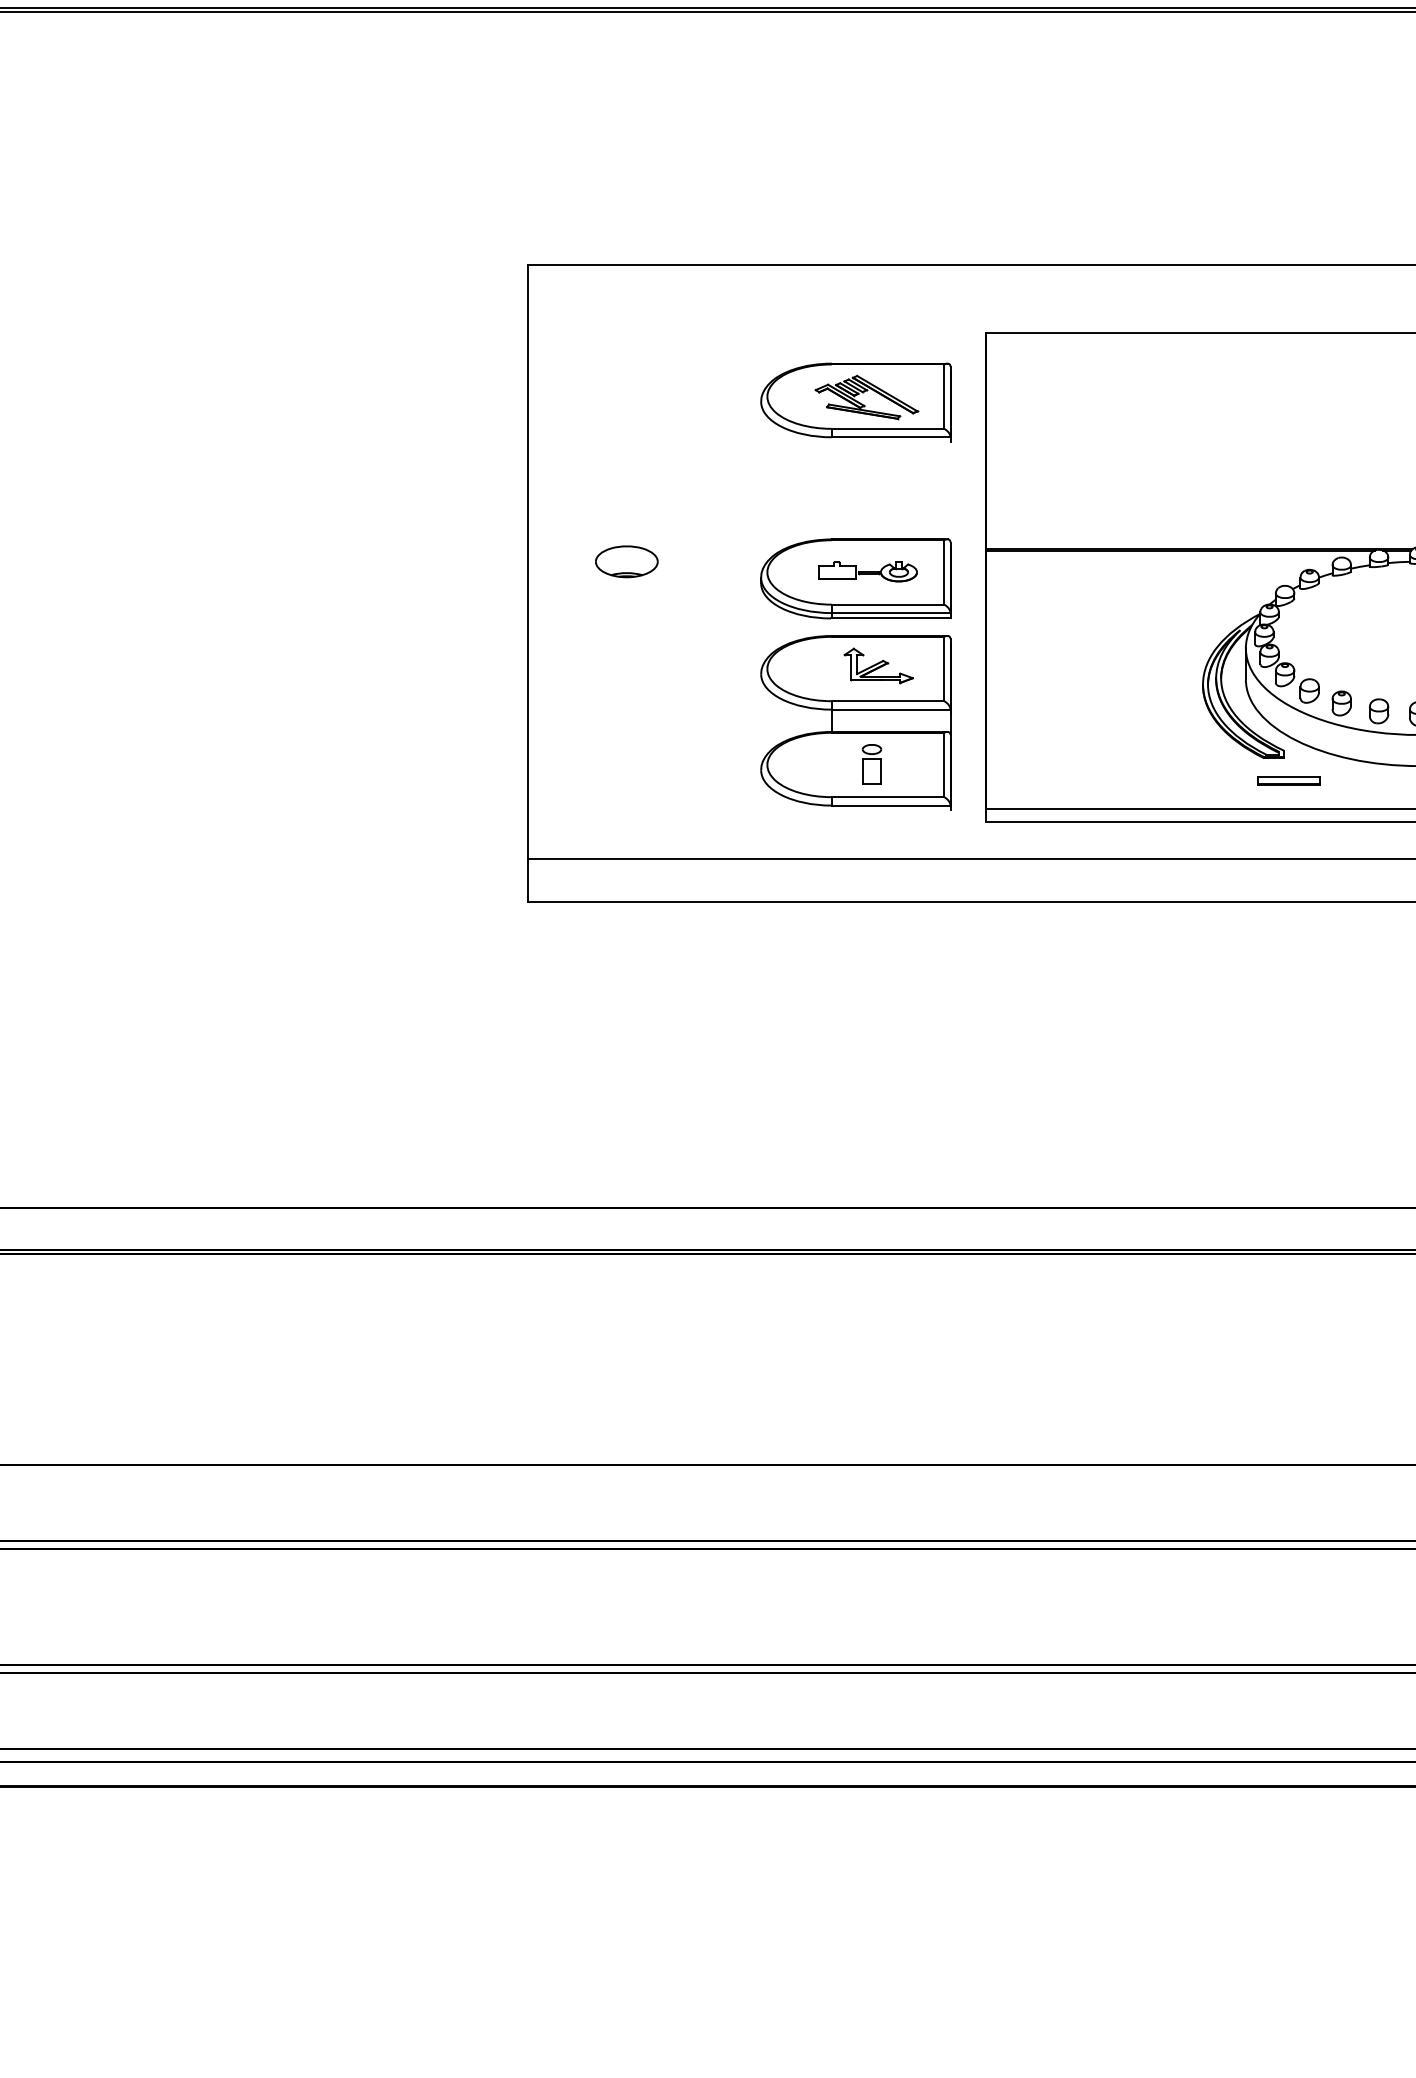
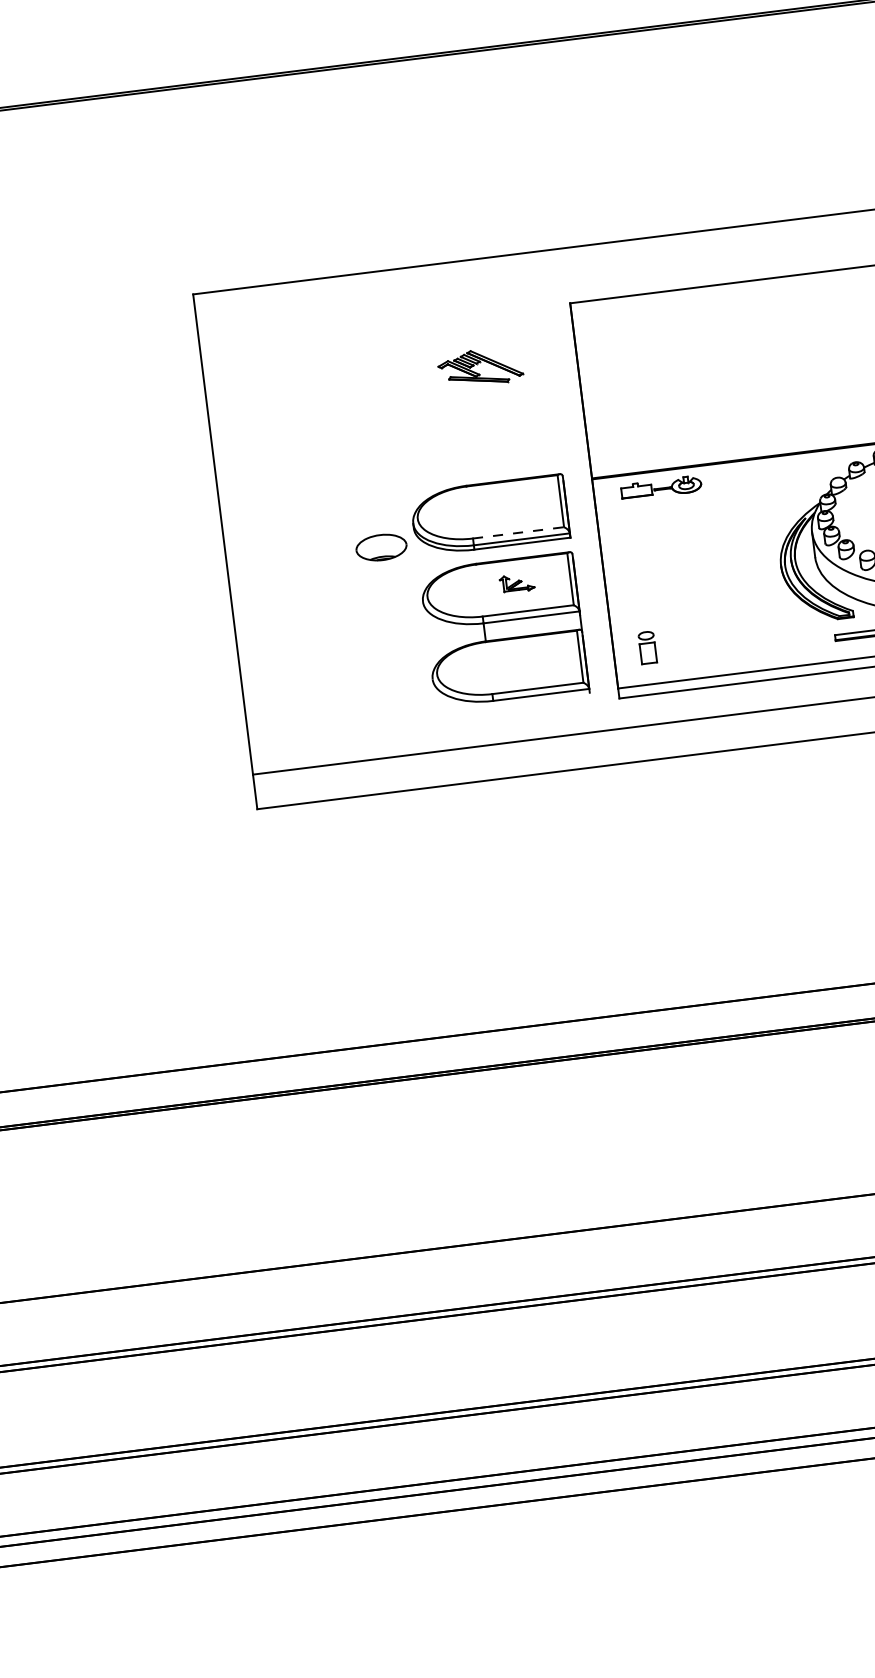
part: (855, 402) -> (471, 372), removed
part: (626, 561) -> (381, 547), moved
part: (867, 571) -> (661, 487), moved
line: (888, 604) -> (518, 532), solid -> dashed
part: (878, 665) -> (516, 582), size x0.6
part: (871, 764) -> (647, 647), moved

